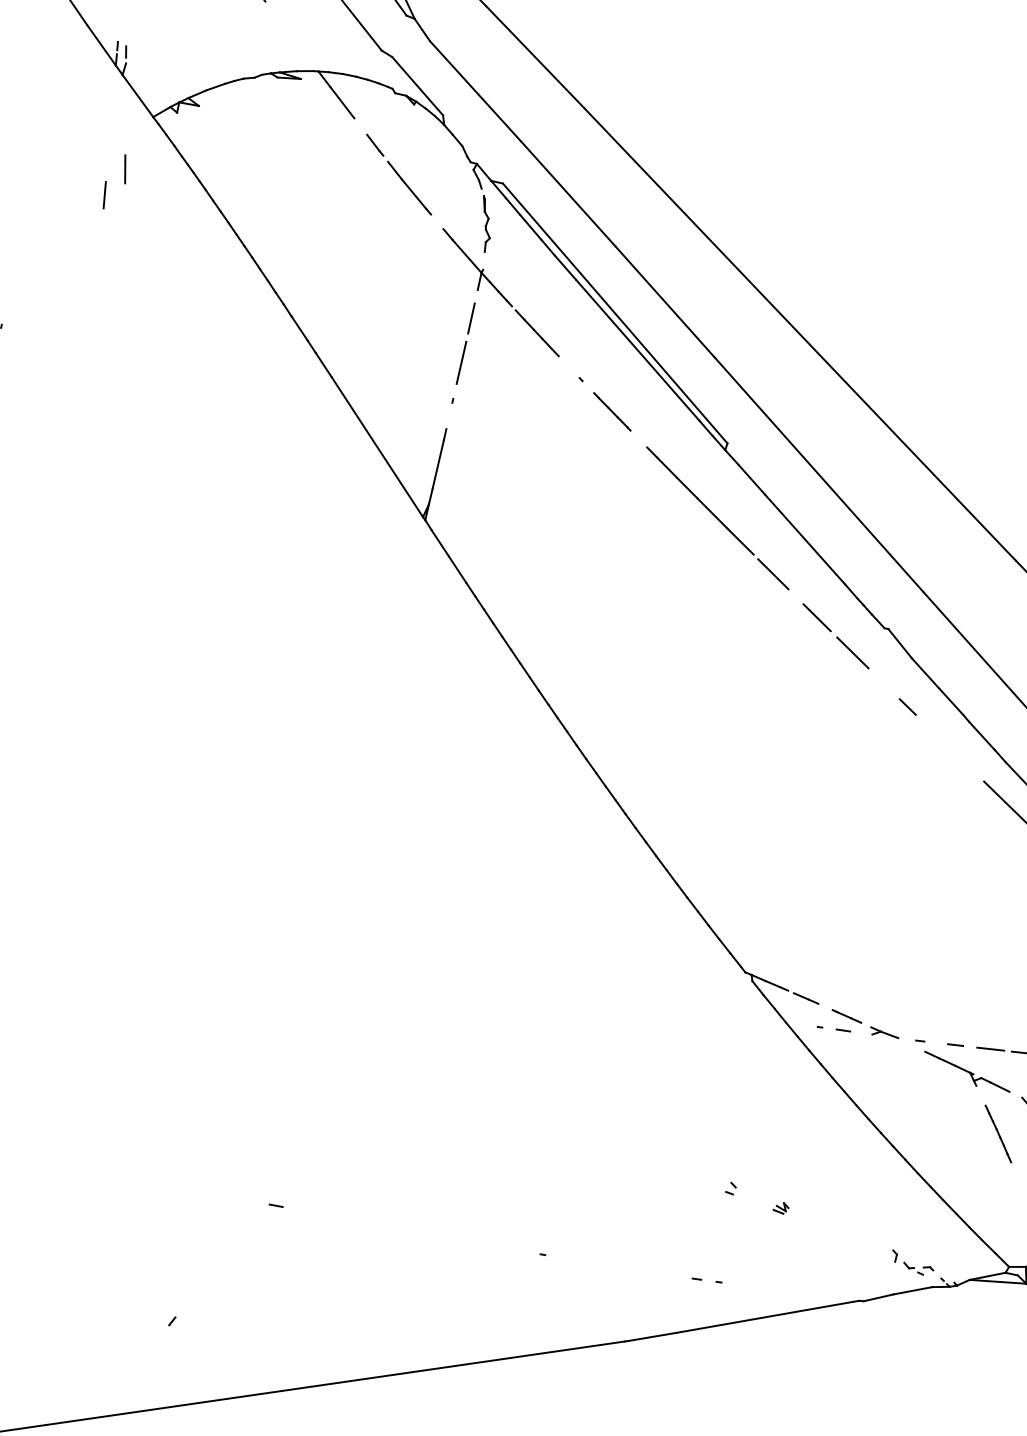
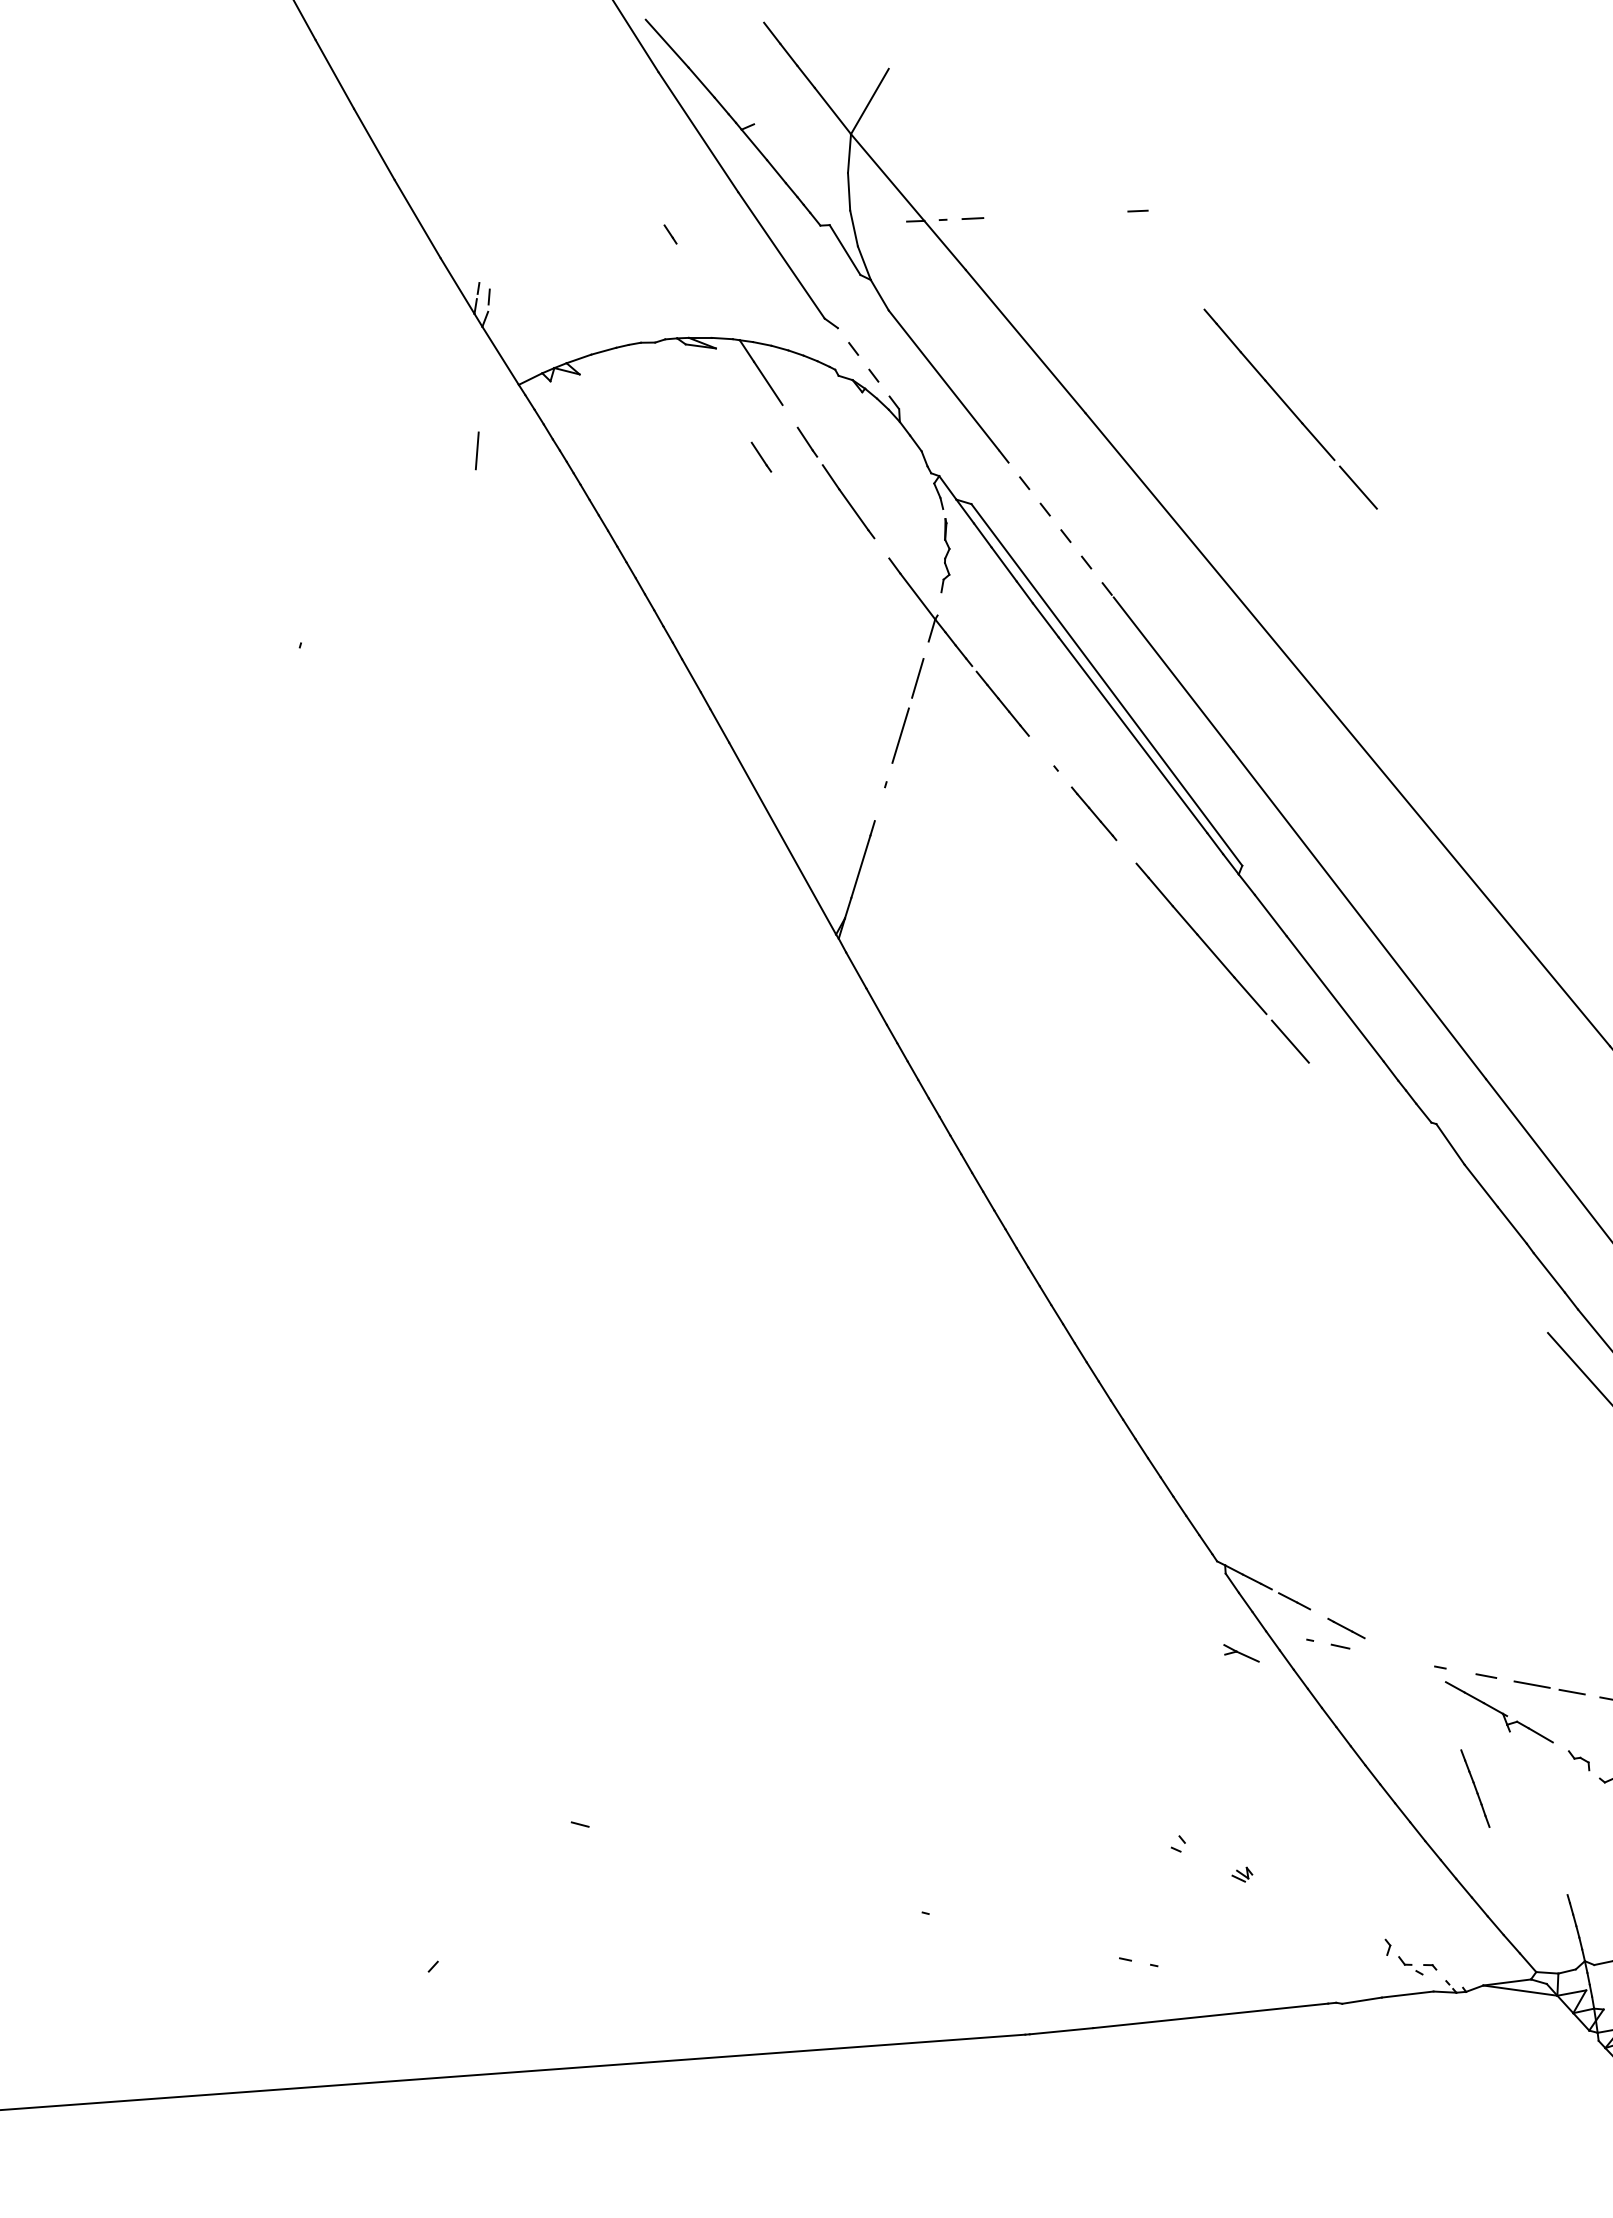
line: (417, 86) -> (868, 368), solid -> dashed
line: (739, 94) -> (1290, 408), added
line: (341, 158) -> (761, 456), added
line: (104, 194) -> (447, 482), removed
line: (568, 194) -> (1056, 524), solid -> dashed
line: (816, 617) -> (1343, 1102), removed
line: (852, 652) -> (1387, 1151), removed
line: (907, 707) -> (1454, 1228), removed
part: (884, 1032) -> (1241, 1653), moved
line: (998, 1133) -> (1475, 1788), moved

